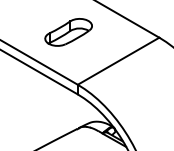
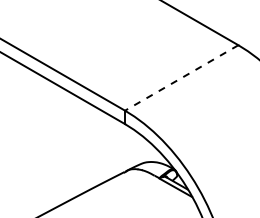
part: (68, 32) -> (111, 37), removed
line: (118, 61) -> (181, 78), solid -> dashed

